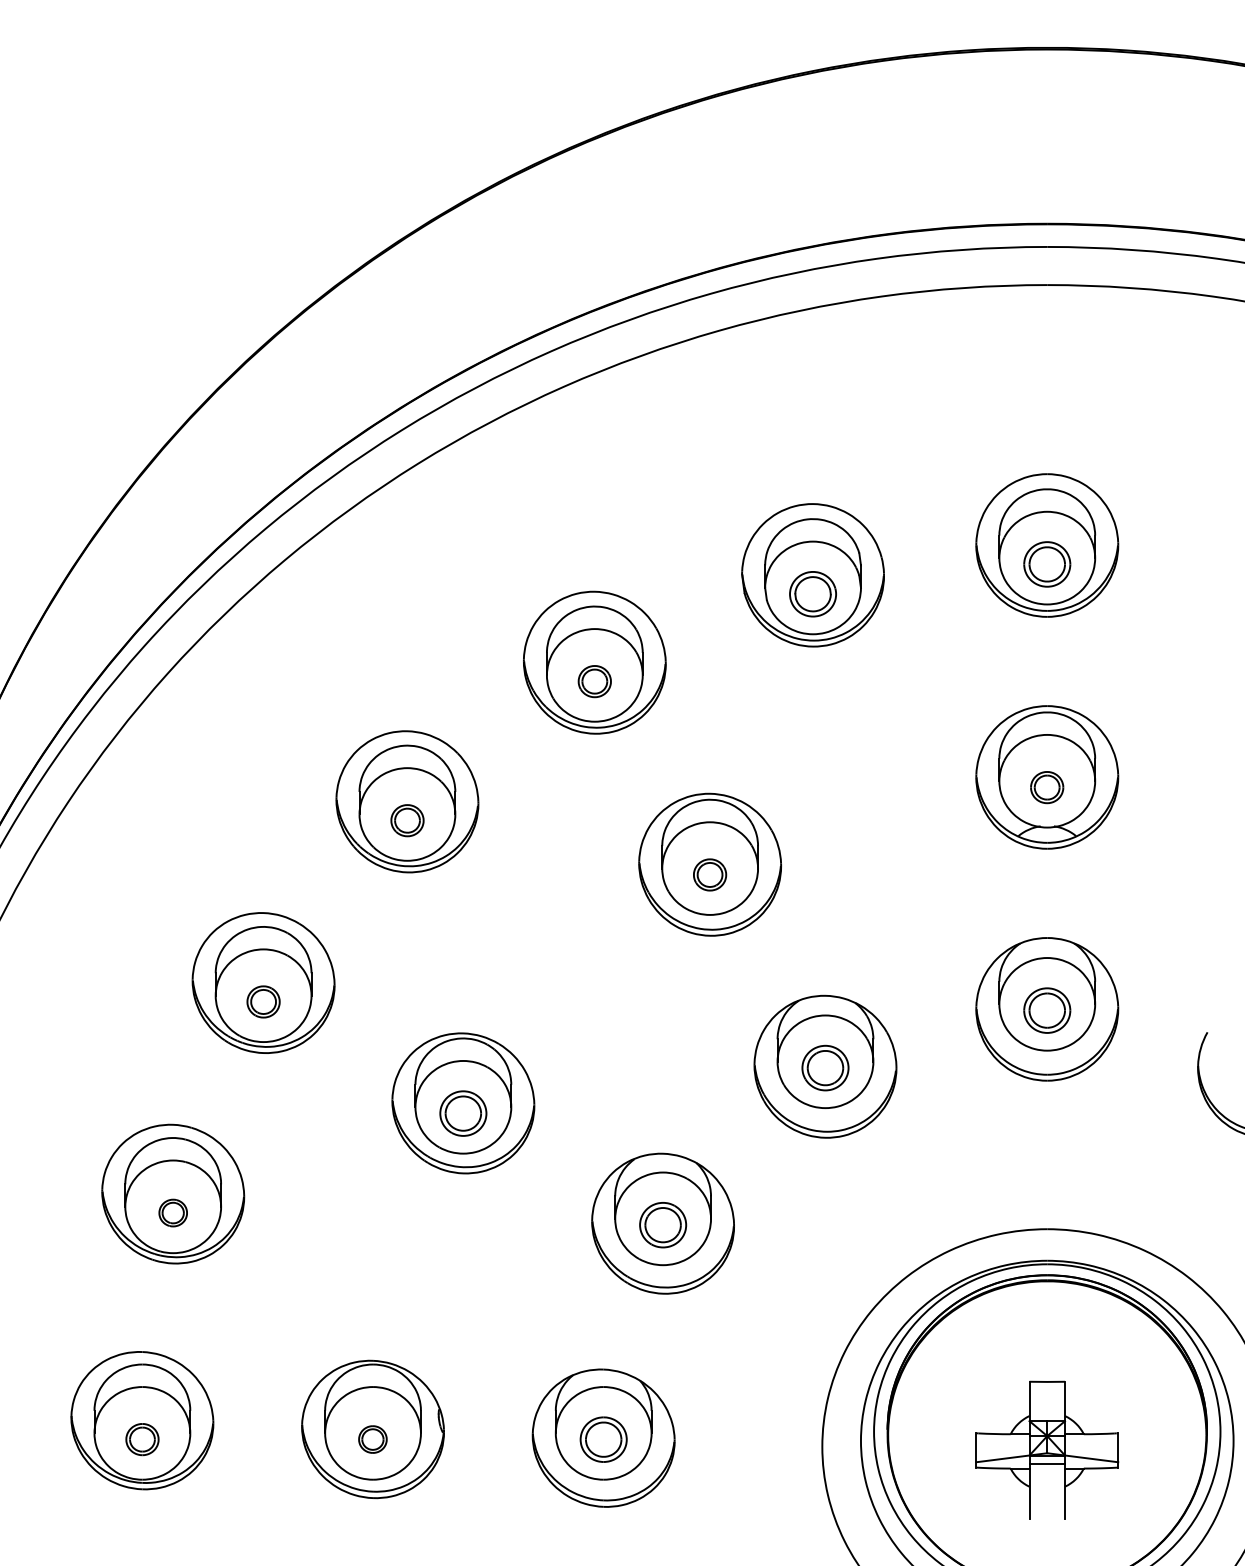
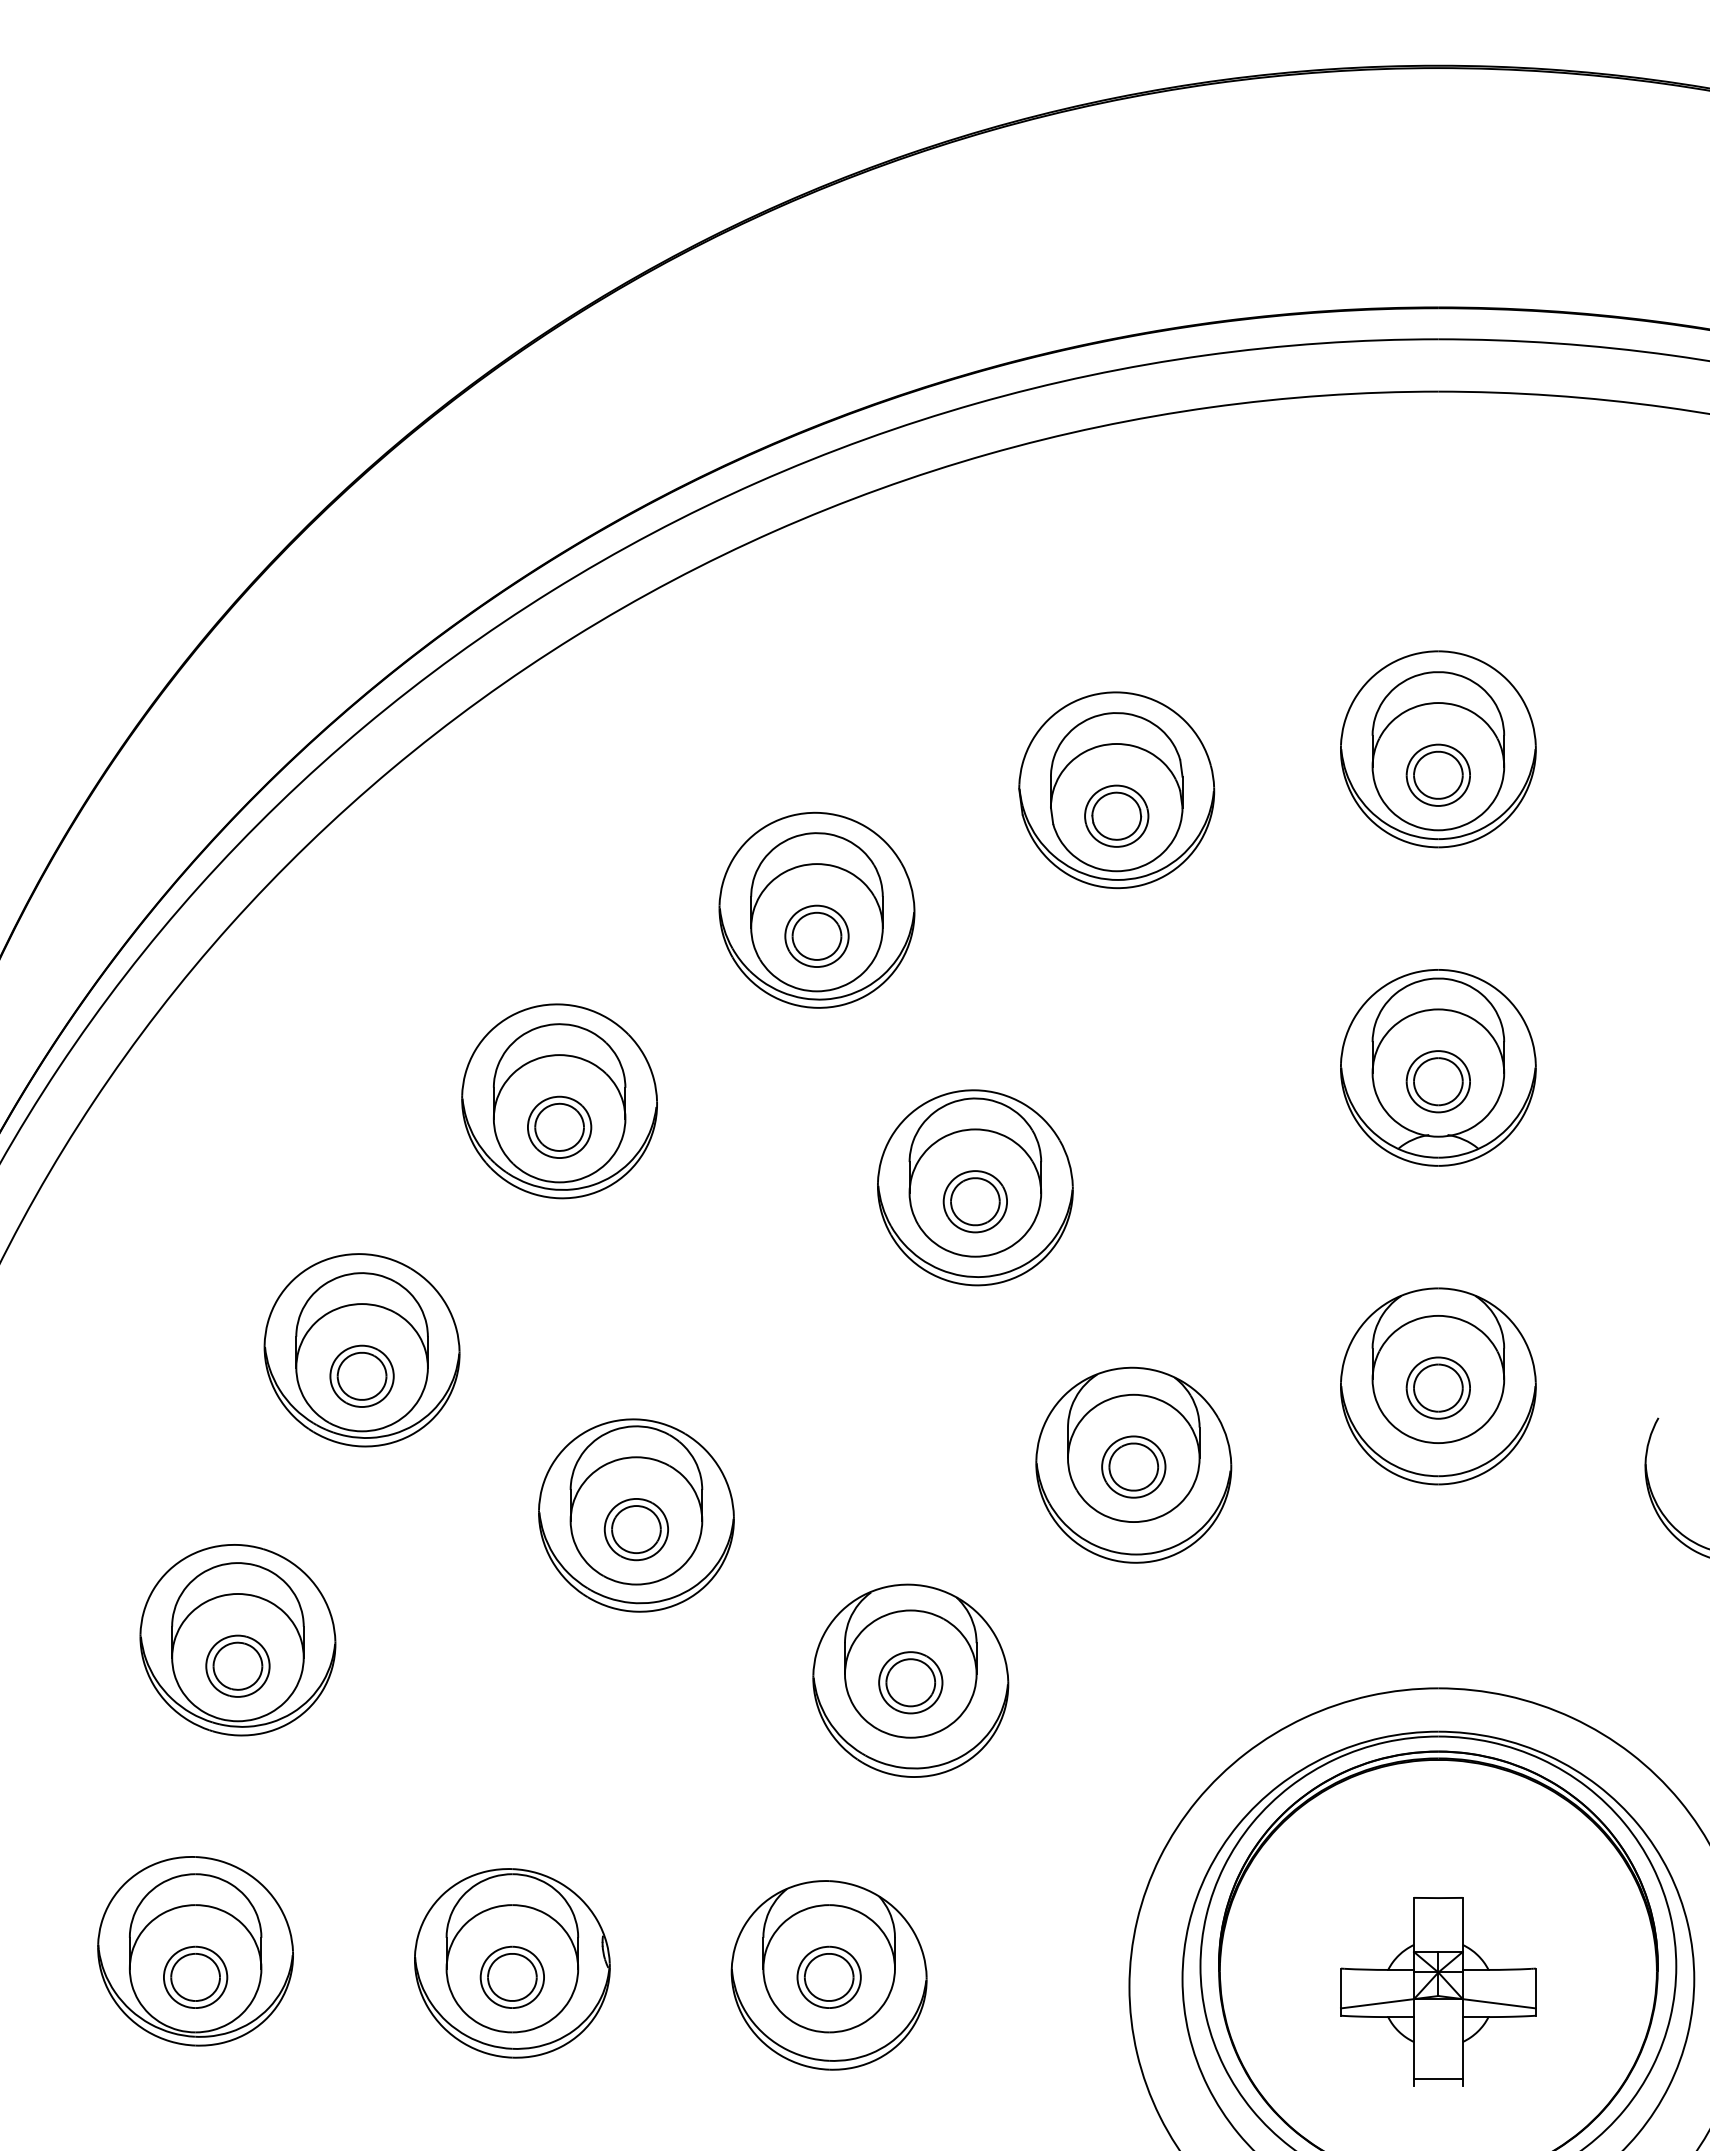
part: (594, 681) -> (816, 935), size x1.43
part: (1046, 787) -> (1437, 1081), size x1.43
part: (407, 820) -> (559, 1126), size x1.43
part: (709, 874) -> (974, 1201), size x1.43
part: (263, 1001) -> (361, 1375), size x1.43
part: (172, 1212) -> (237, 1665), size x1.67
part: (142, 1439) -> (195, 1976), size x1.43
part: (372, 1439) -> (511, 1976), size x1.67
line: (1047, 1463) -> (1438, 2079), moved

